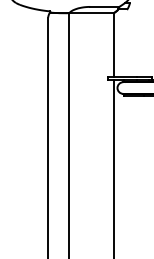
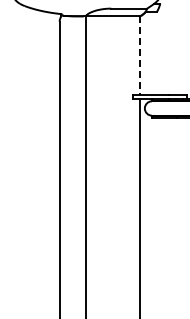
line: (113, 45) -> (139, 55), solid -> dashed

